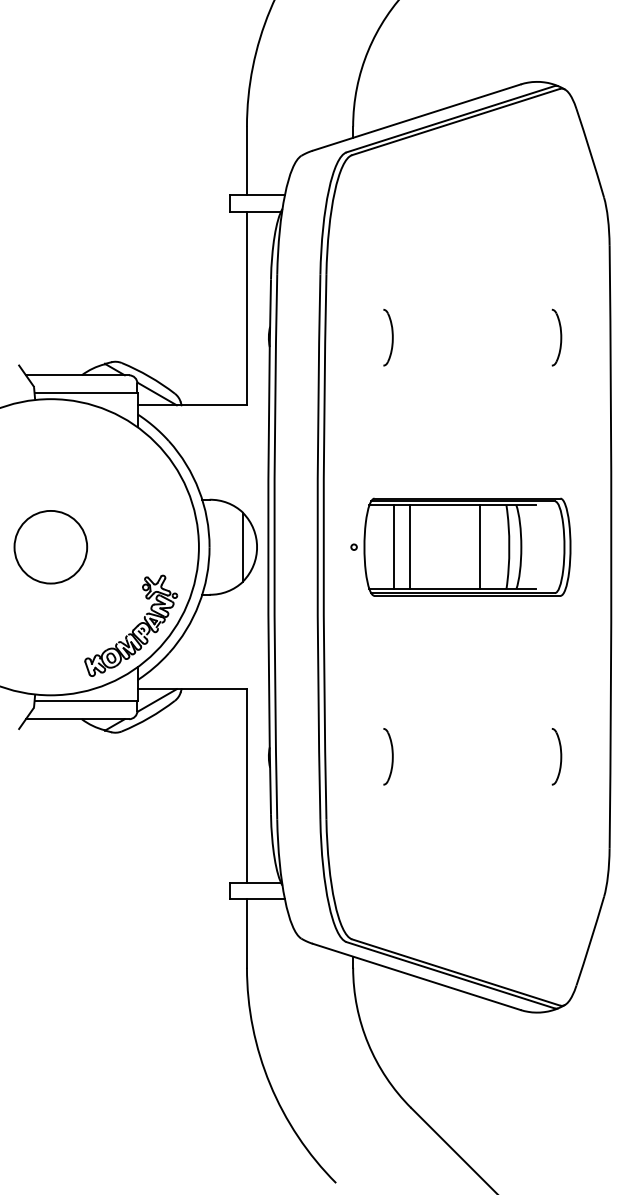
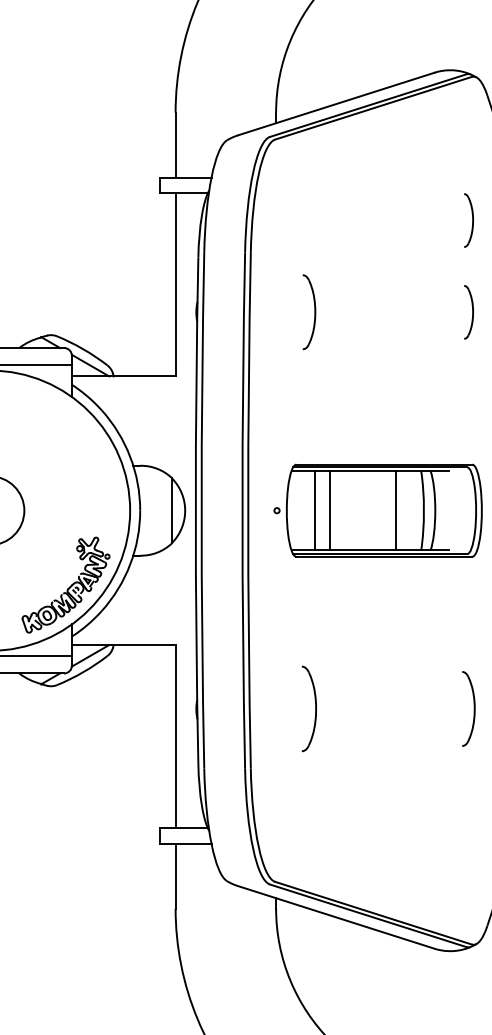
part: (556, 240) -> (468, 220), added
part: (388, 337) -> (309, 312), size x1.4
part: (388, 756) -> (309, 708), size x1.6
part: (556, 756) -> (468, 708), size x1.4

